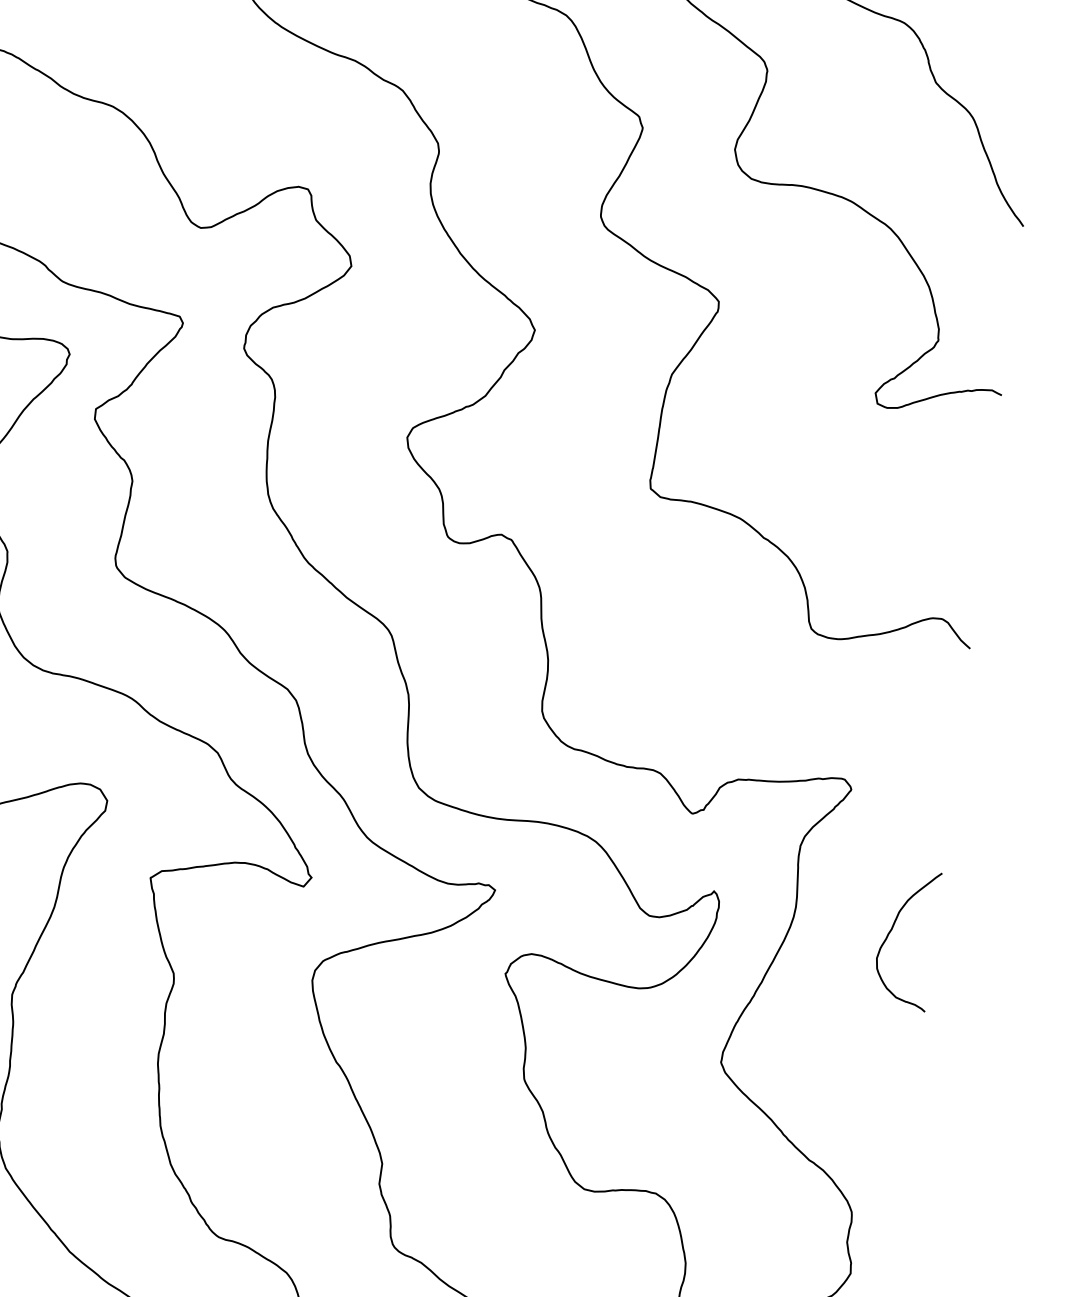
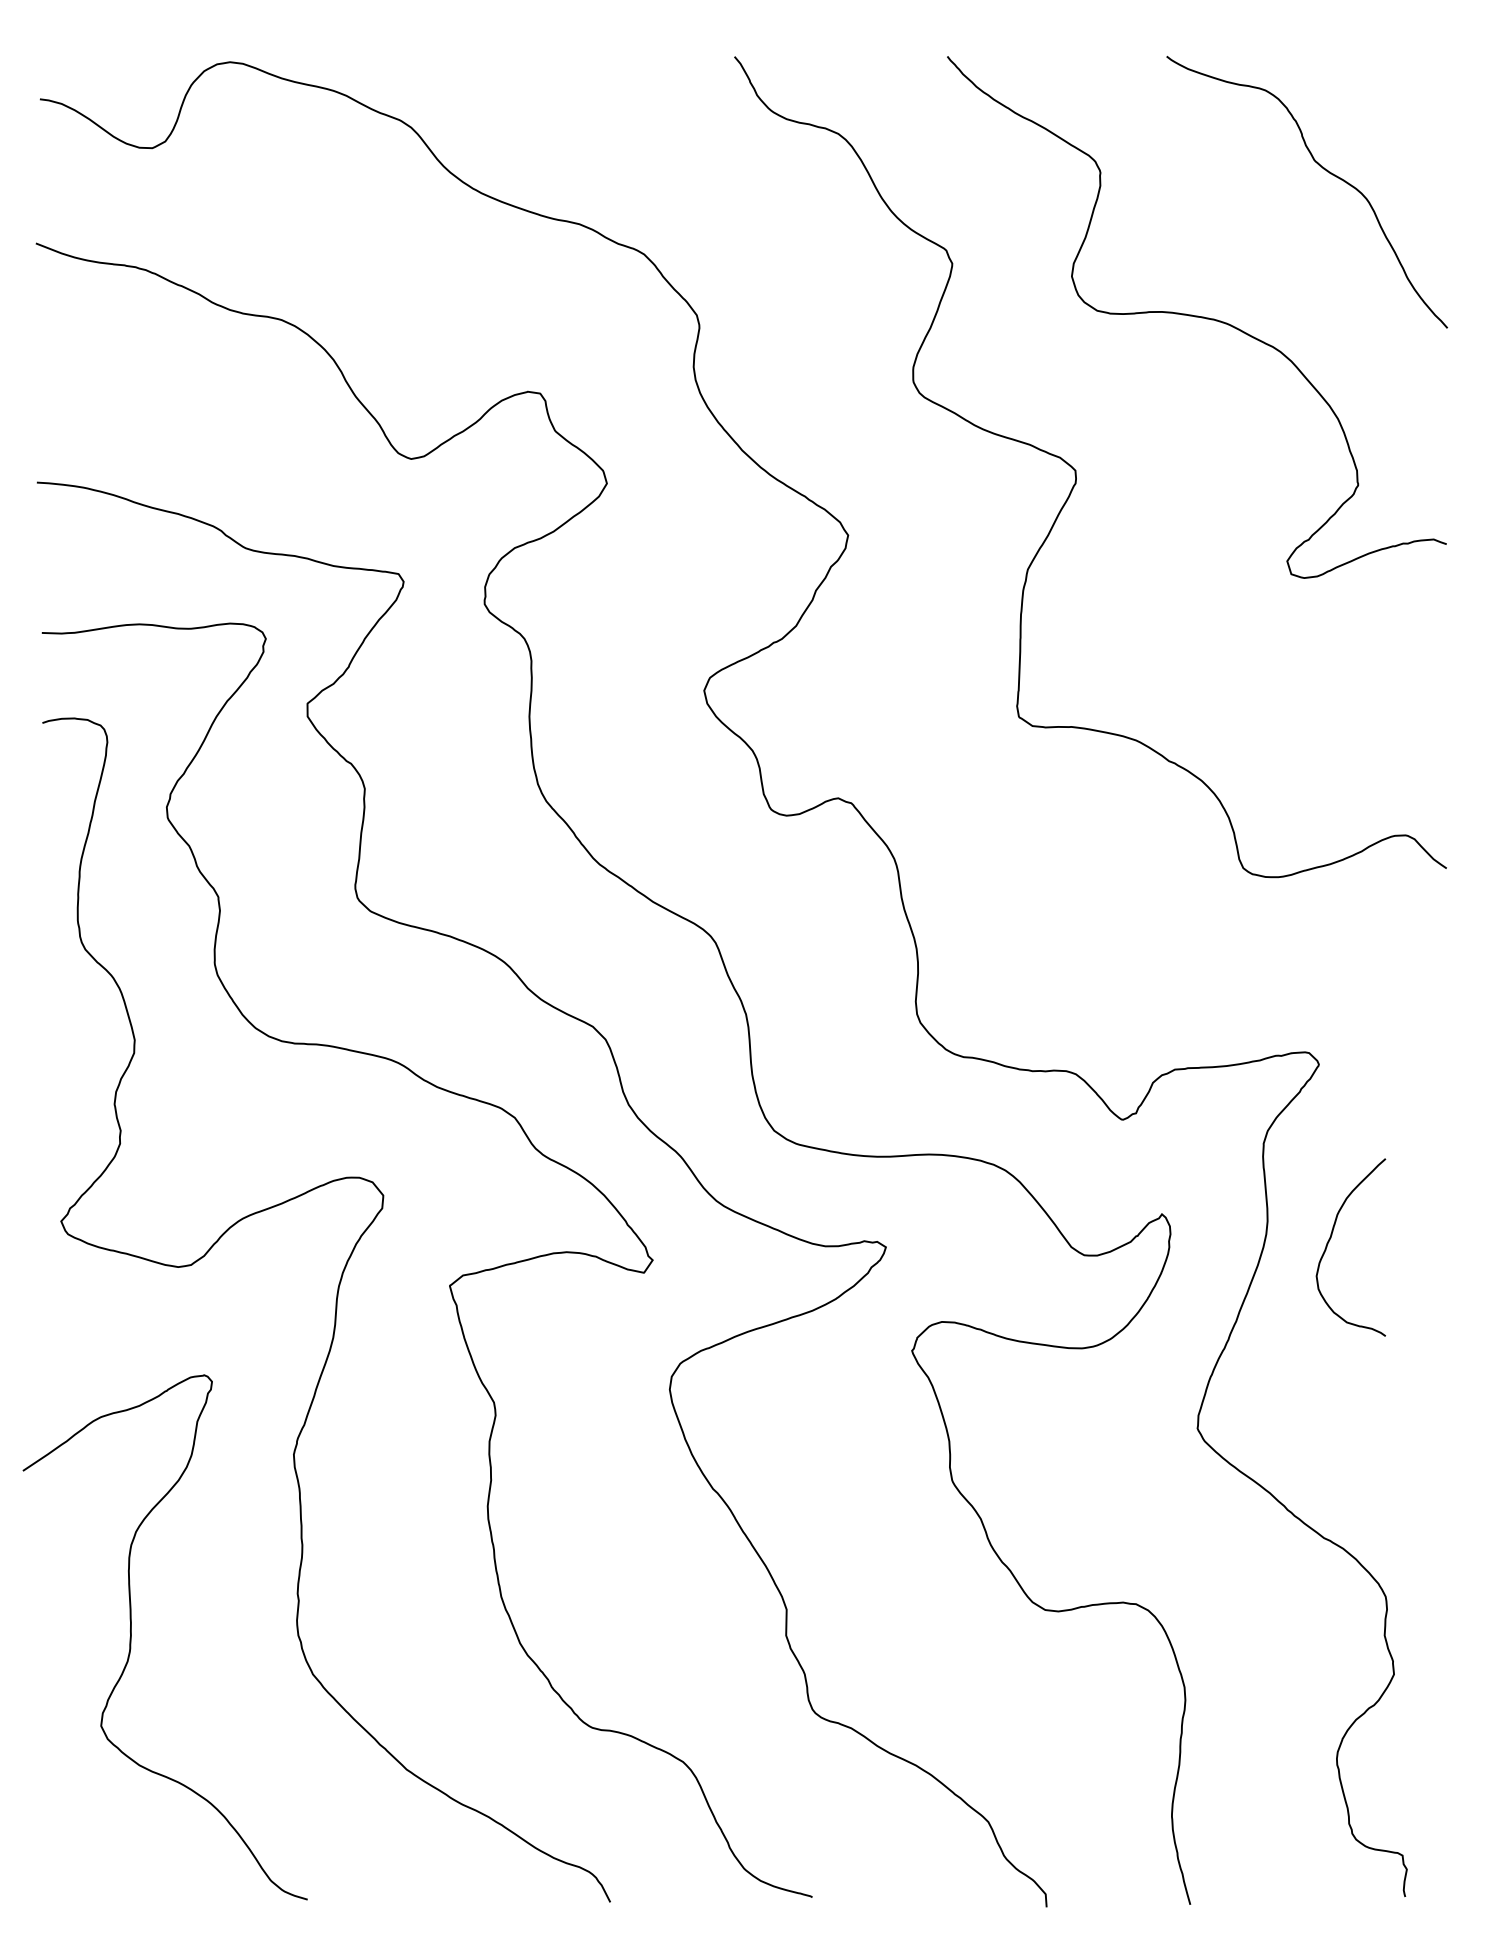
curve: (892, 930) -> (1331, 1238), moved

